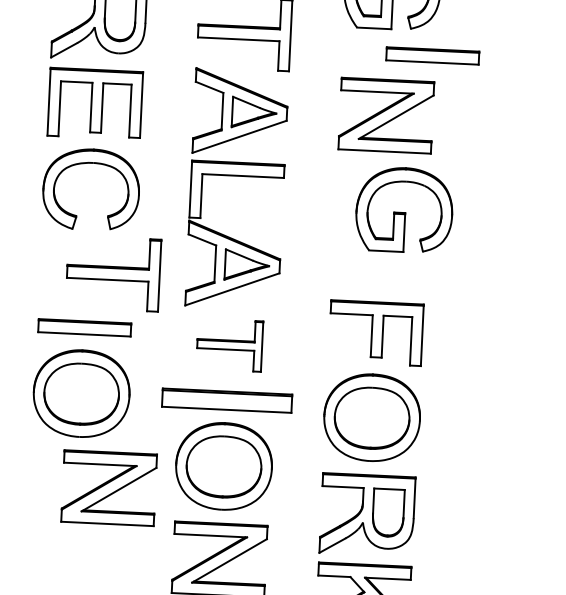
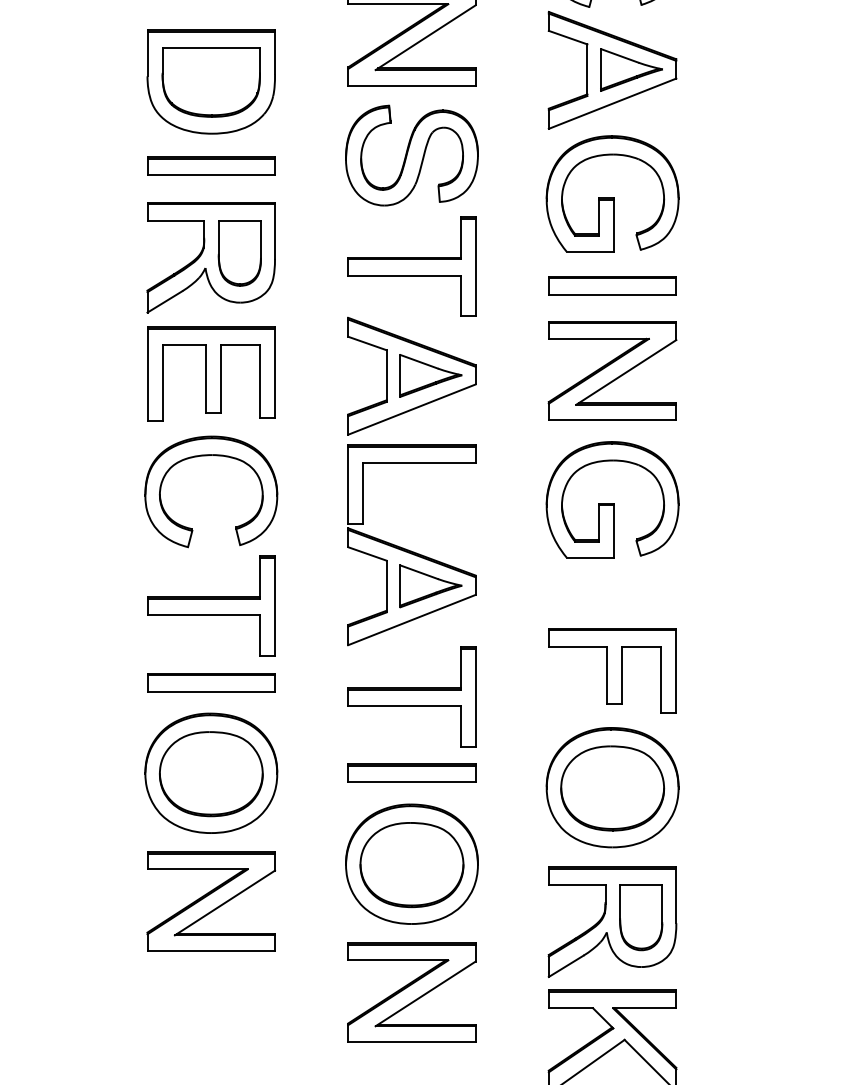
part: (432, 55) -> (612, 285), moved
part: (404, 209) -> (612, 499), moved
part: (113, 273) -> (211, 605), moved
part: (229, 344) -> (411, 696), size x1.43
part: (226, 399) -> (411, 772), size x0.71
part: (109, 488) -> (211, 901), moved

